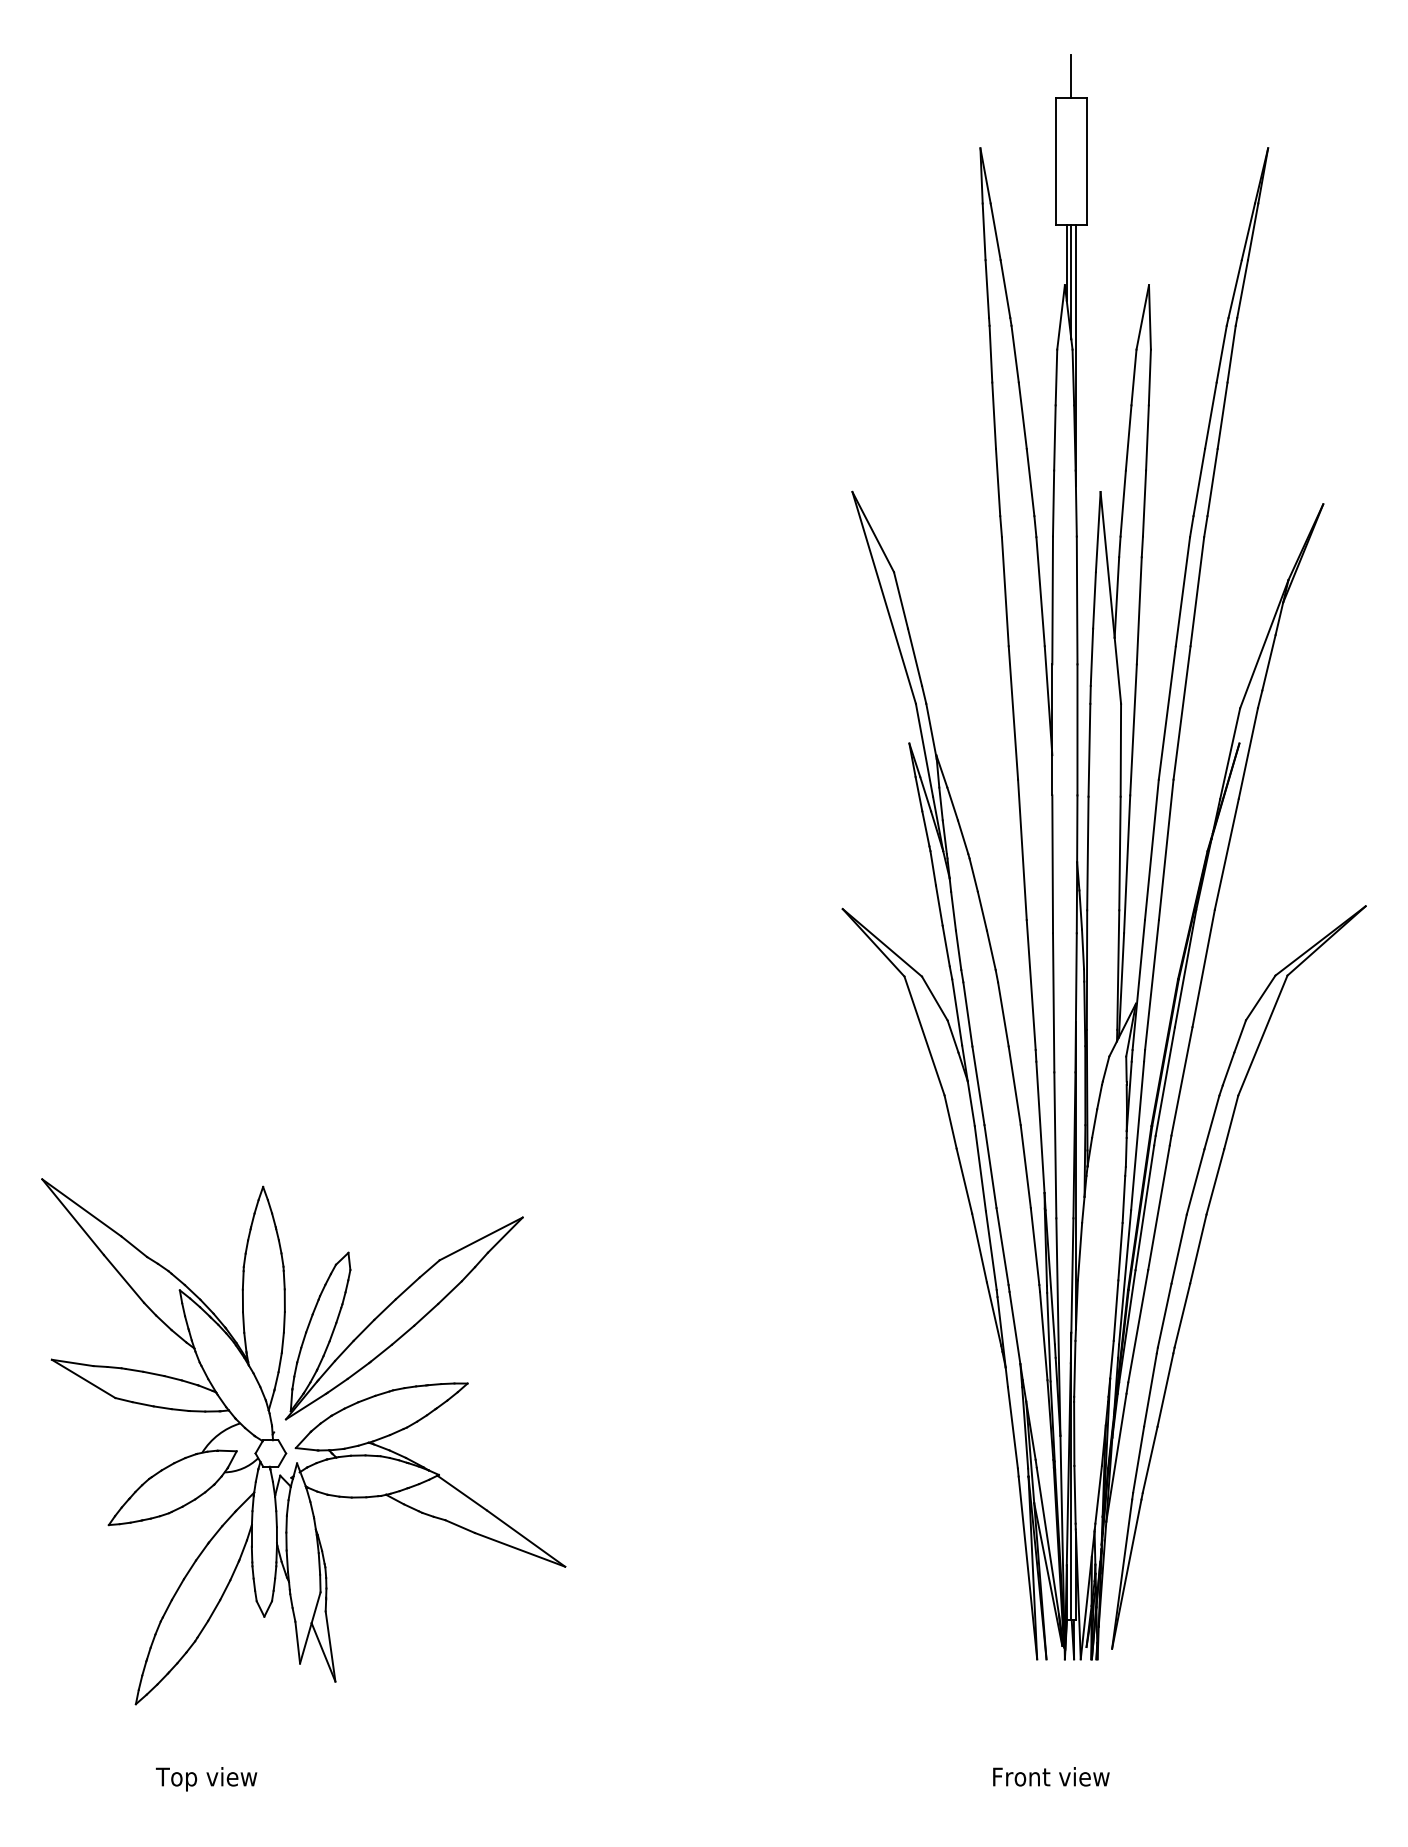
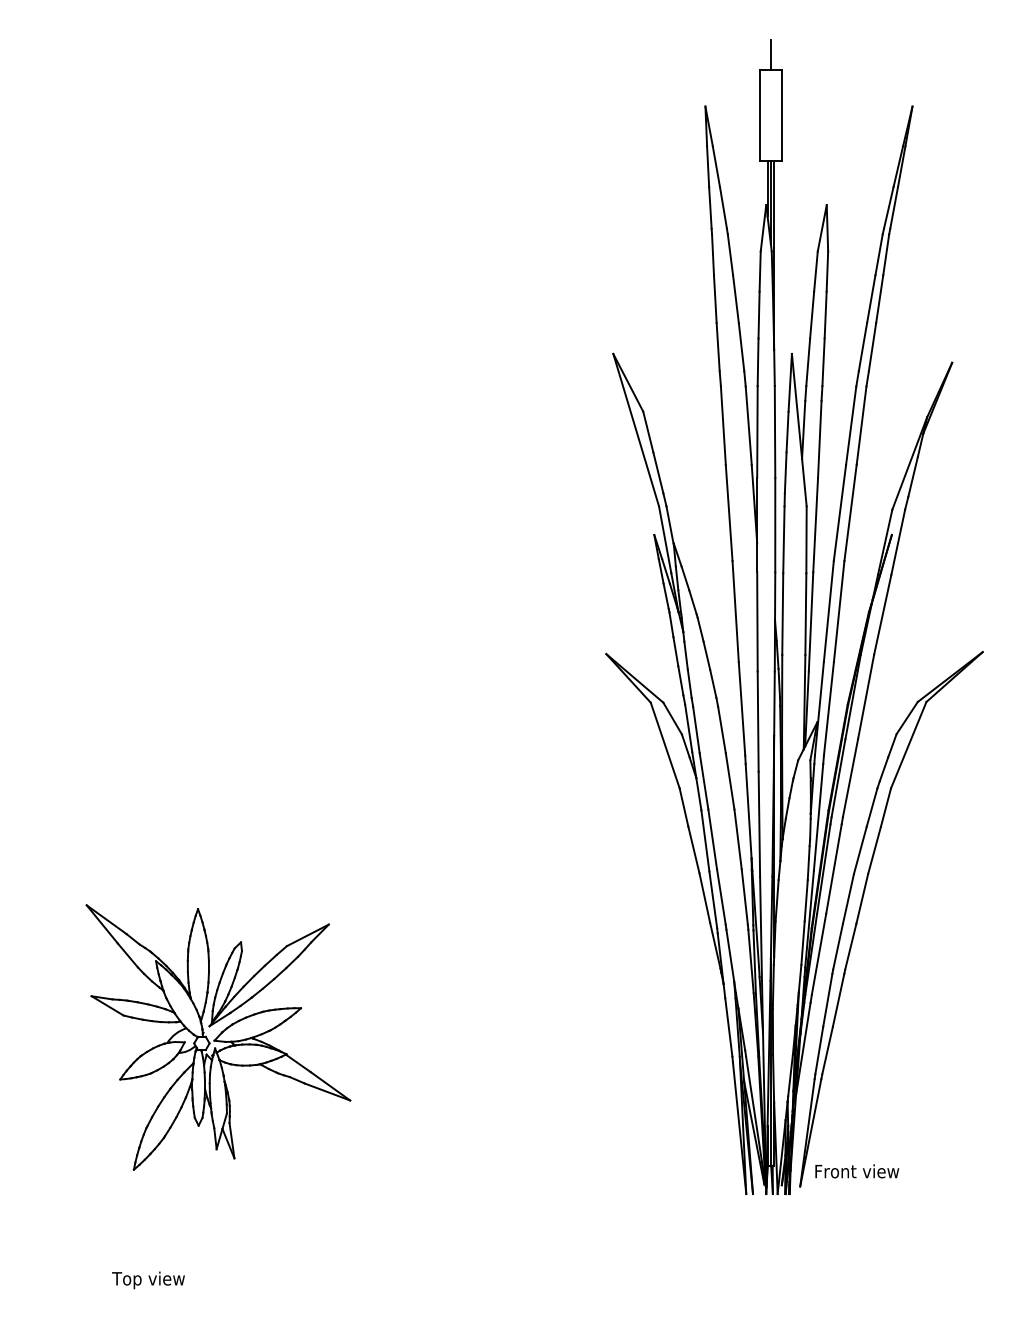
part: (303, 1441) -> (218, 1037), size x0.7
text: (1051, 1776) -> (857, 1171), moved

